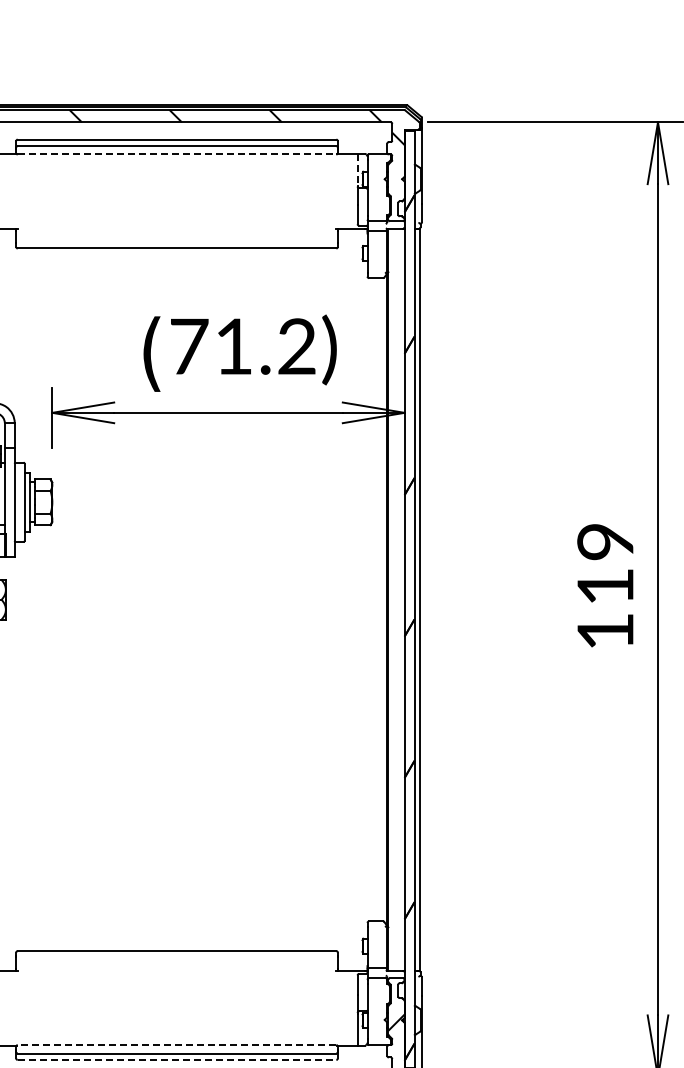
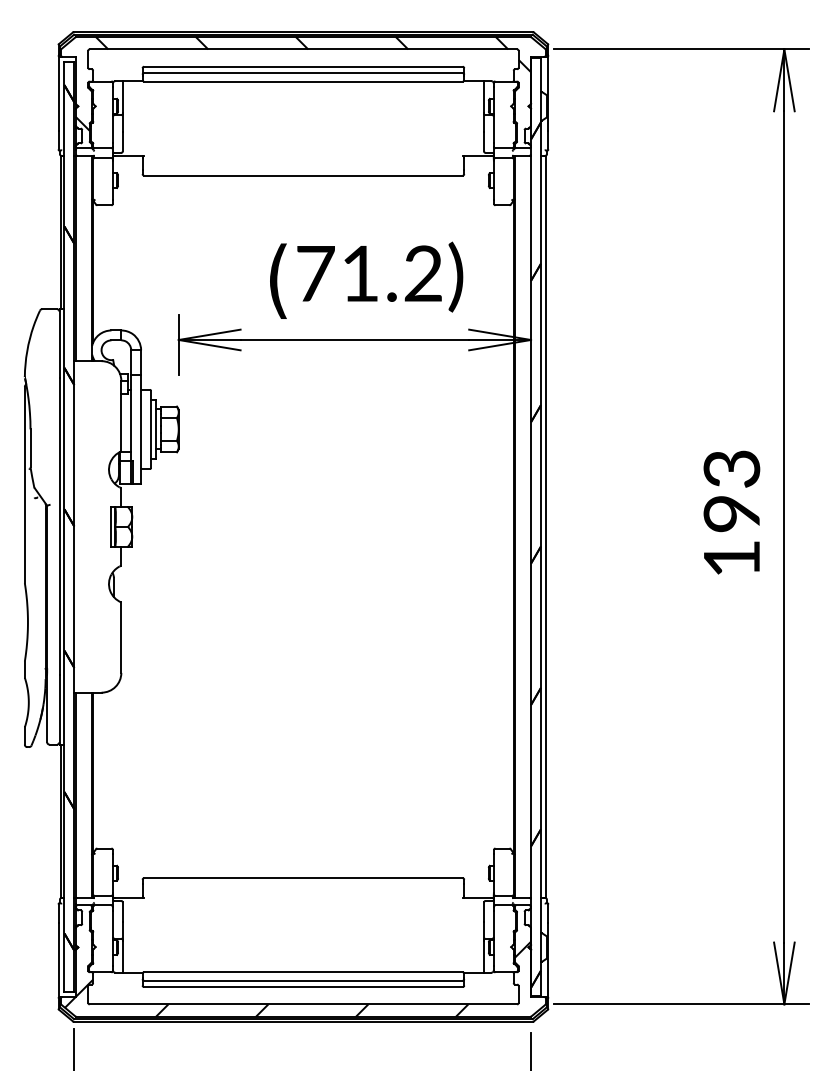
line: (177, 154) -> (303, 81), dashed -> solid
line: (358, 170) -> (484, 97), dashed -> solid
text: (605, 564) -> (731, 491), 119 -> 193
line: (176, 1045) -> (302, 972), dashed -> solid
line: (177, 1060) -> (303, 987), dashed -> solid

